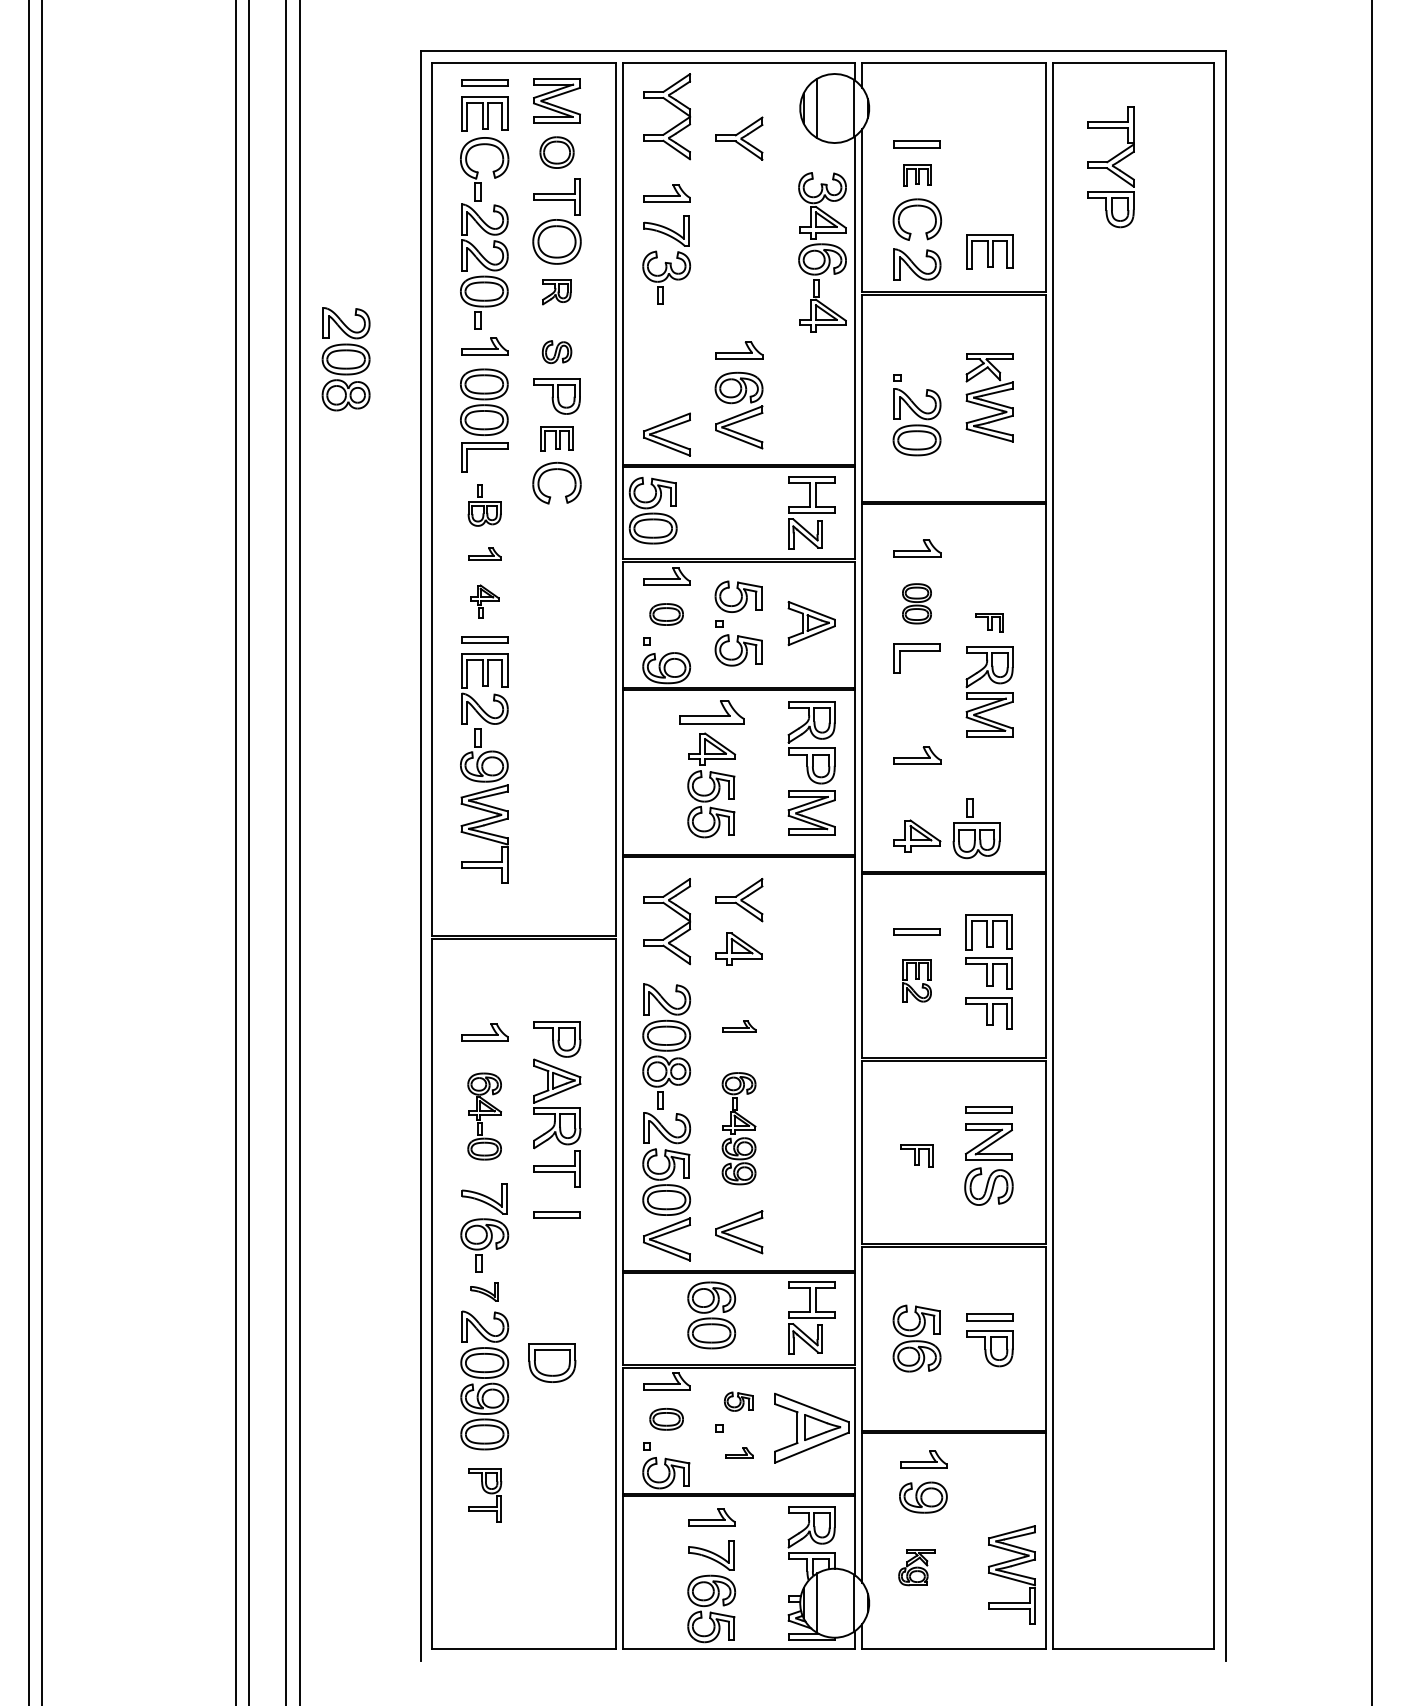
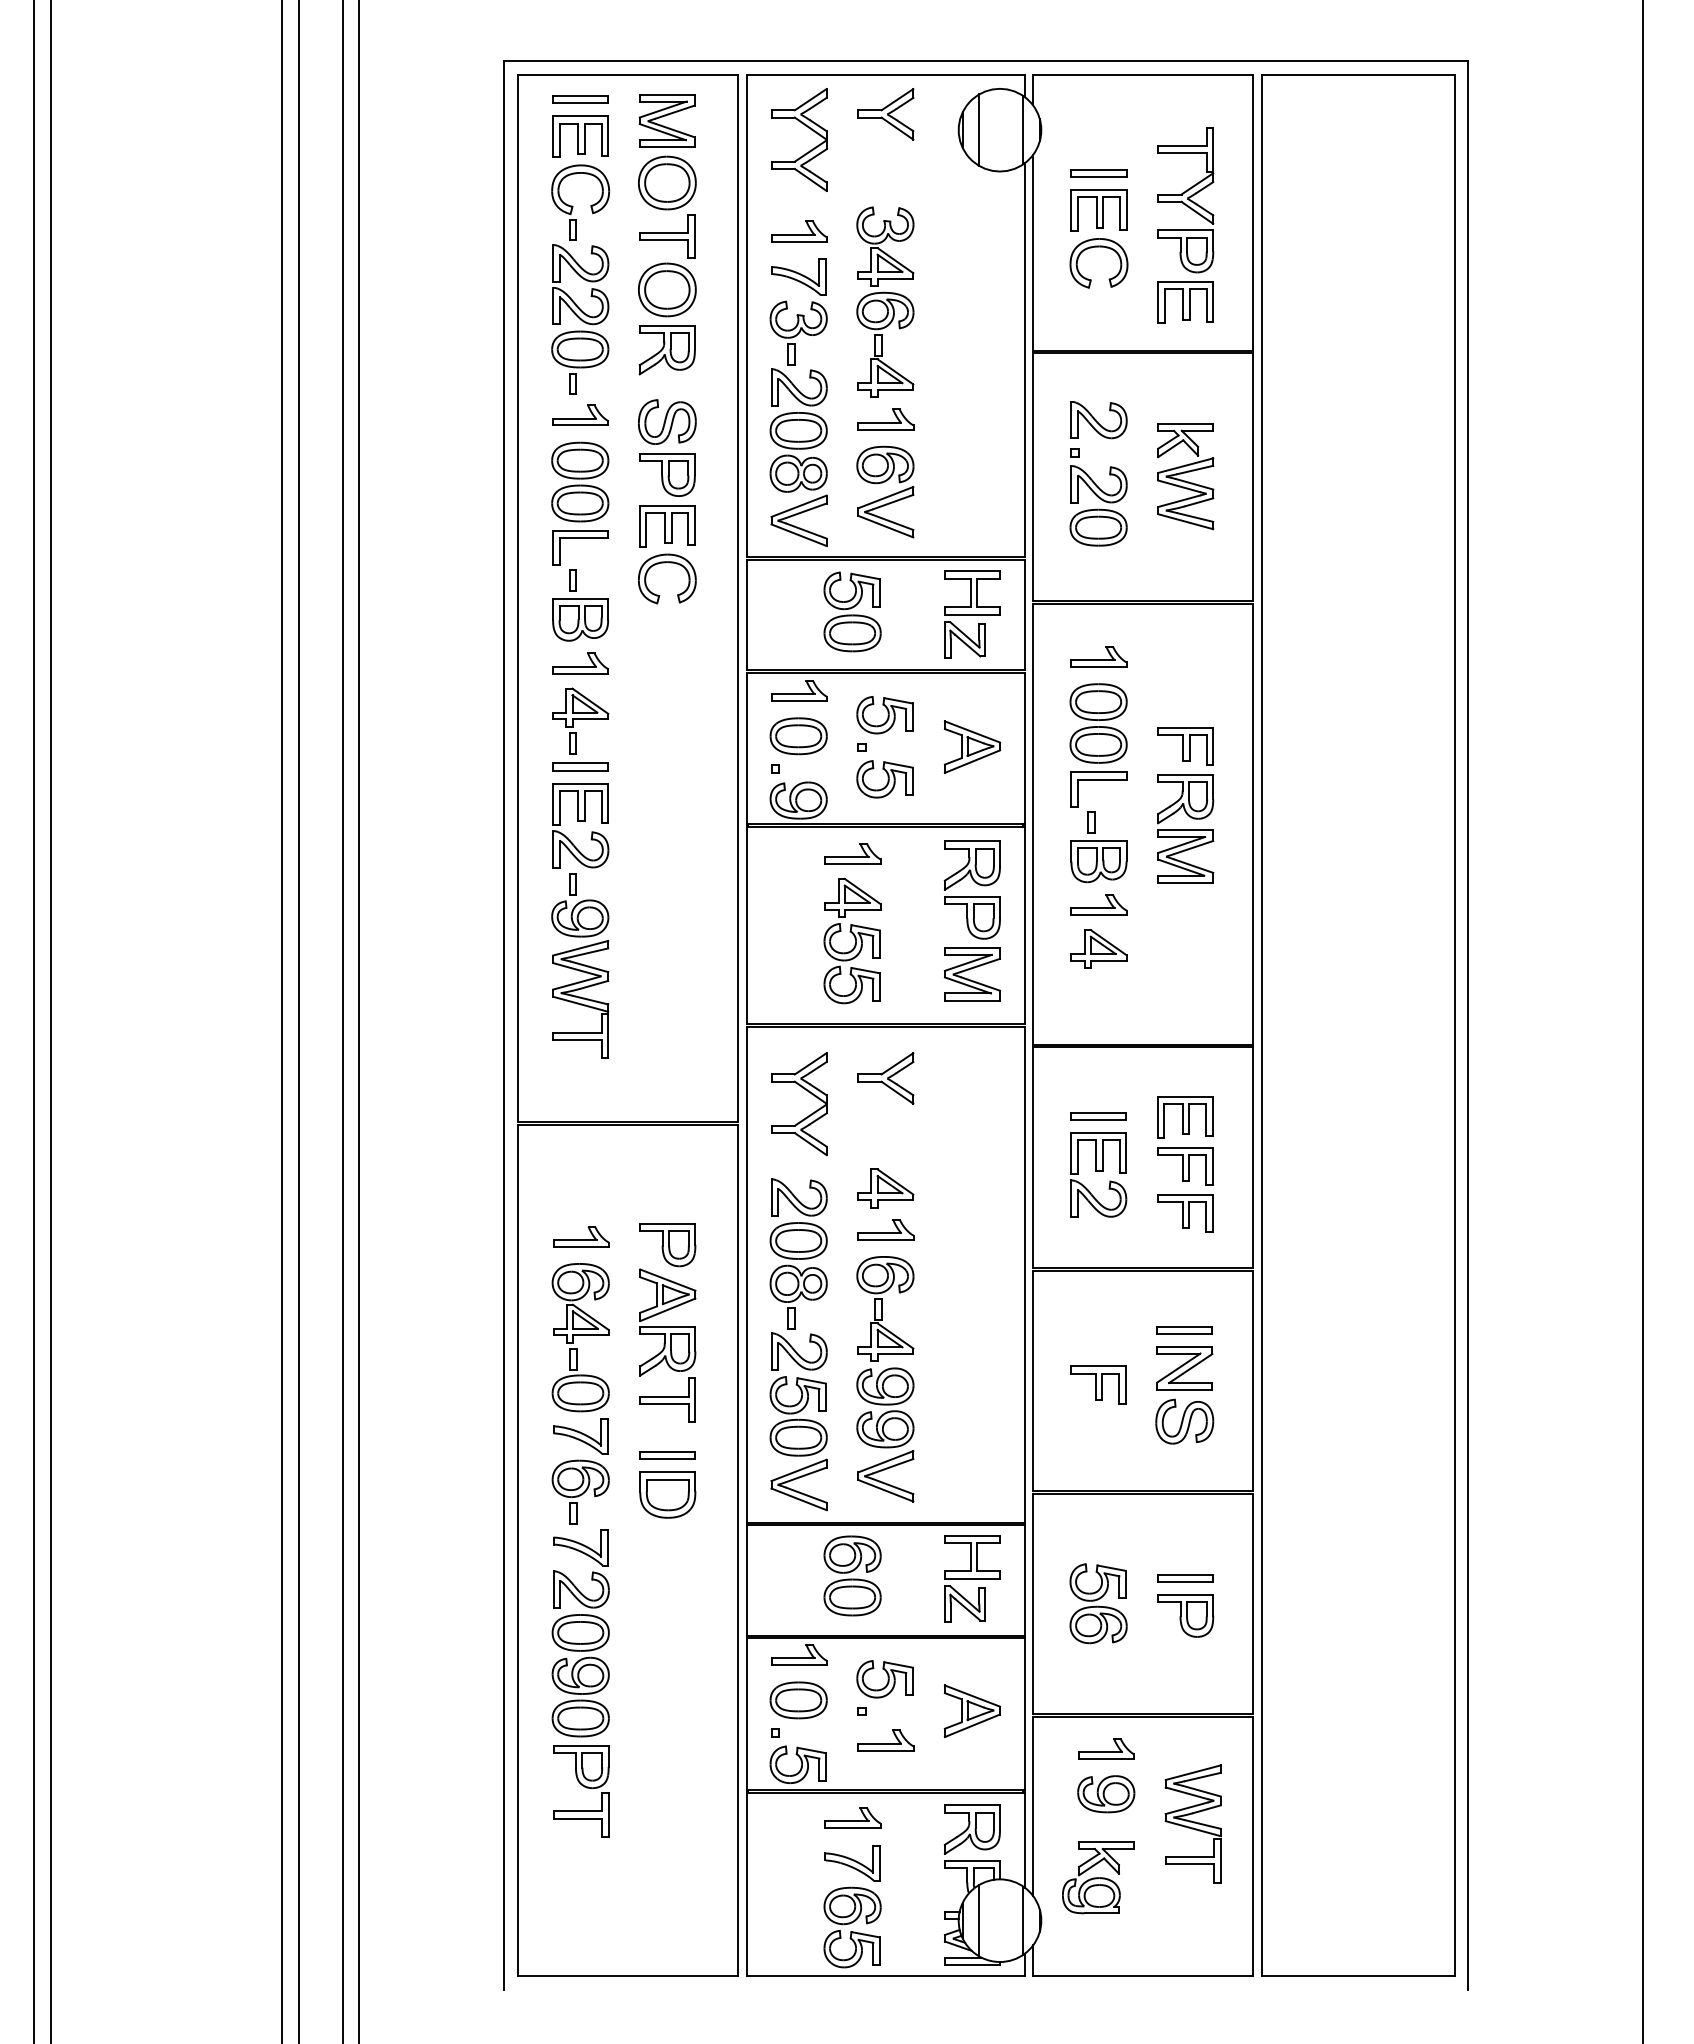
part: (739, 138) -> (885, 114), moved
part: (557, 152) -> (667, 182), size x1.43
part: (1110, 167) -> (1185, 200), moved
part: (916, 175) -> (1098, 210), size x1.67
part: (822, 251) -> (885, 301), moved
part: (916, 264) -> (1098, 420), moved
part: (556, 292) -> (666, 350), size x1.67
part: (557, 351) -> (667, 421), size x1.67
part: (345, 359) -> (798, 430), moved
part: (557, 439) -> (667, 526), size x1.43
part: (484, 505) -> (580, 605), size x1.43
part: (653, 510) -> (852, 611), moved
part: (484, 553) -> (580, 663), size x1.43
part: (484, 601) -> (580, 720), size x1.67
part: (916, 603) -> (1098, 723), size x1.67
part: (666, 614) -> (798, 736), size x1.43
part: (989, 623) -> (1185, 746), size x1.67
part: (711, 712) -> (852, 853), size x0.71
part: (976, 829) -> (1098, 847), moved
part: (916, 835) -> (1098, 948), moved
part: (738, 949) -> (885, 1188), moved
part: (916, 980) -> (1098, 1174), size x1.67
part: (739, 1026) -> (885, 1229), size x1.43
part: (484, 1116) -> (580, 1337), size x1.43
part: (739, 1128) -> (885, 1352), size x1.43
part: (916, 1155) -> (1098, 1384), size x1.43
part: (484, 1291) -> (580, 1547), size x1.67
part: (552, 1362) -> (667, 1494), moved
part: (738, 1401) -> (884, 1679), size x1.67
part: (666, 1419) -> (798, 1700), size x1.43
part: (810, 1428) -> (971, 1711), size x0.62
part: (739, 1452) -> (885, 1740), size x1.67
part: (485, 1495) -> (581, 1791), size x1.43
part: (916, 1567) -> (1098, 1877), size x1.67
part: (1011, 1574) -> (1192, 1823), moved

